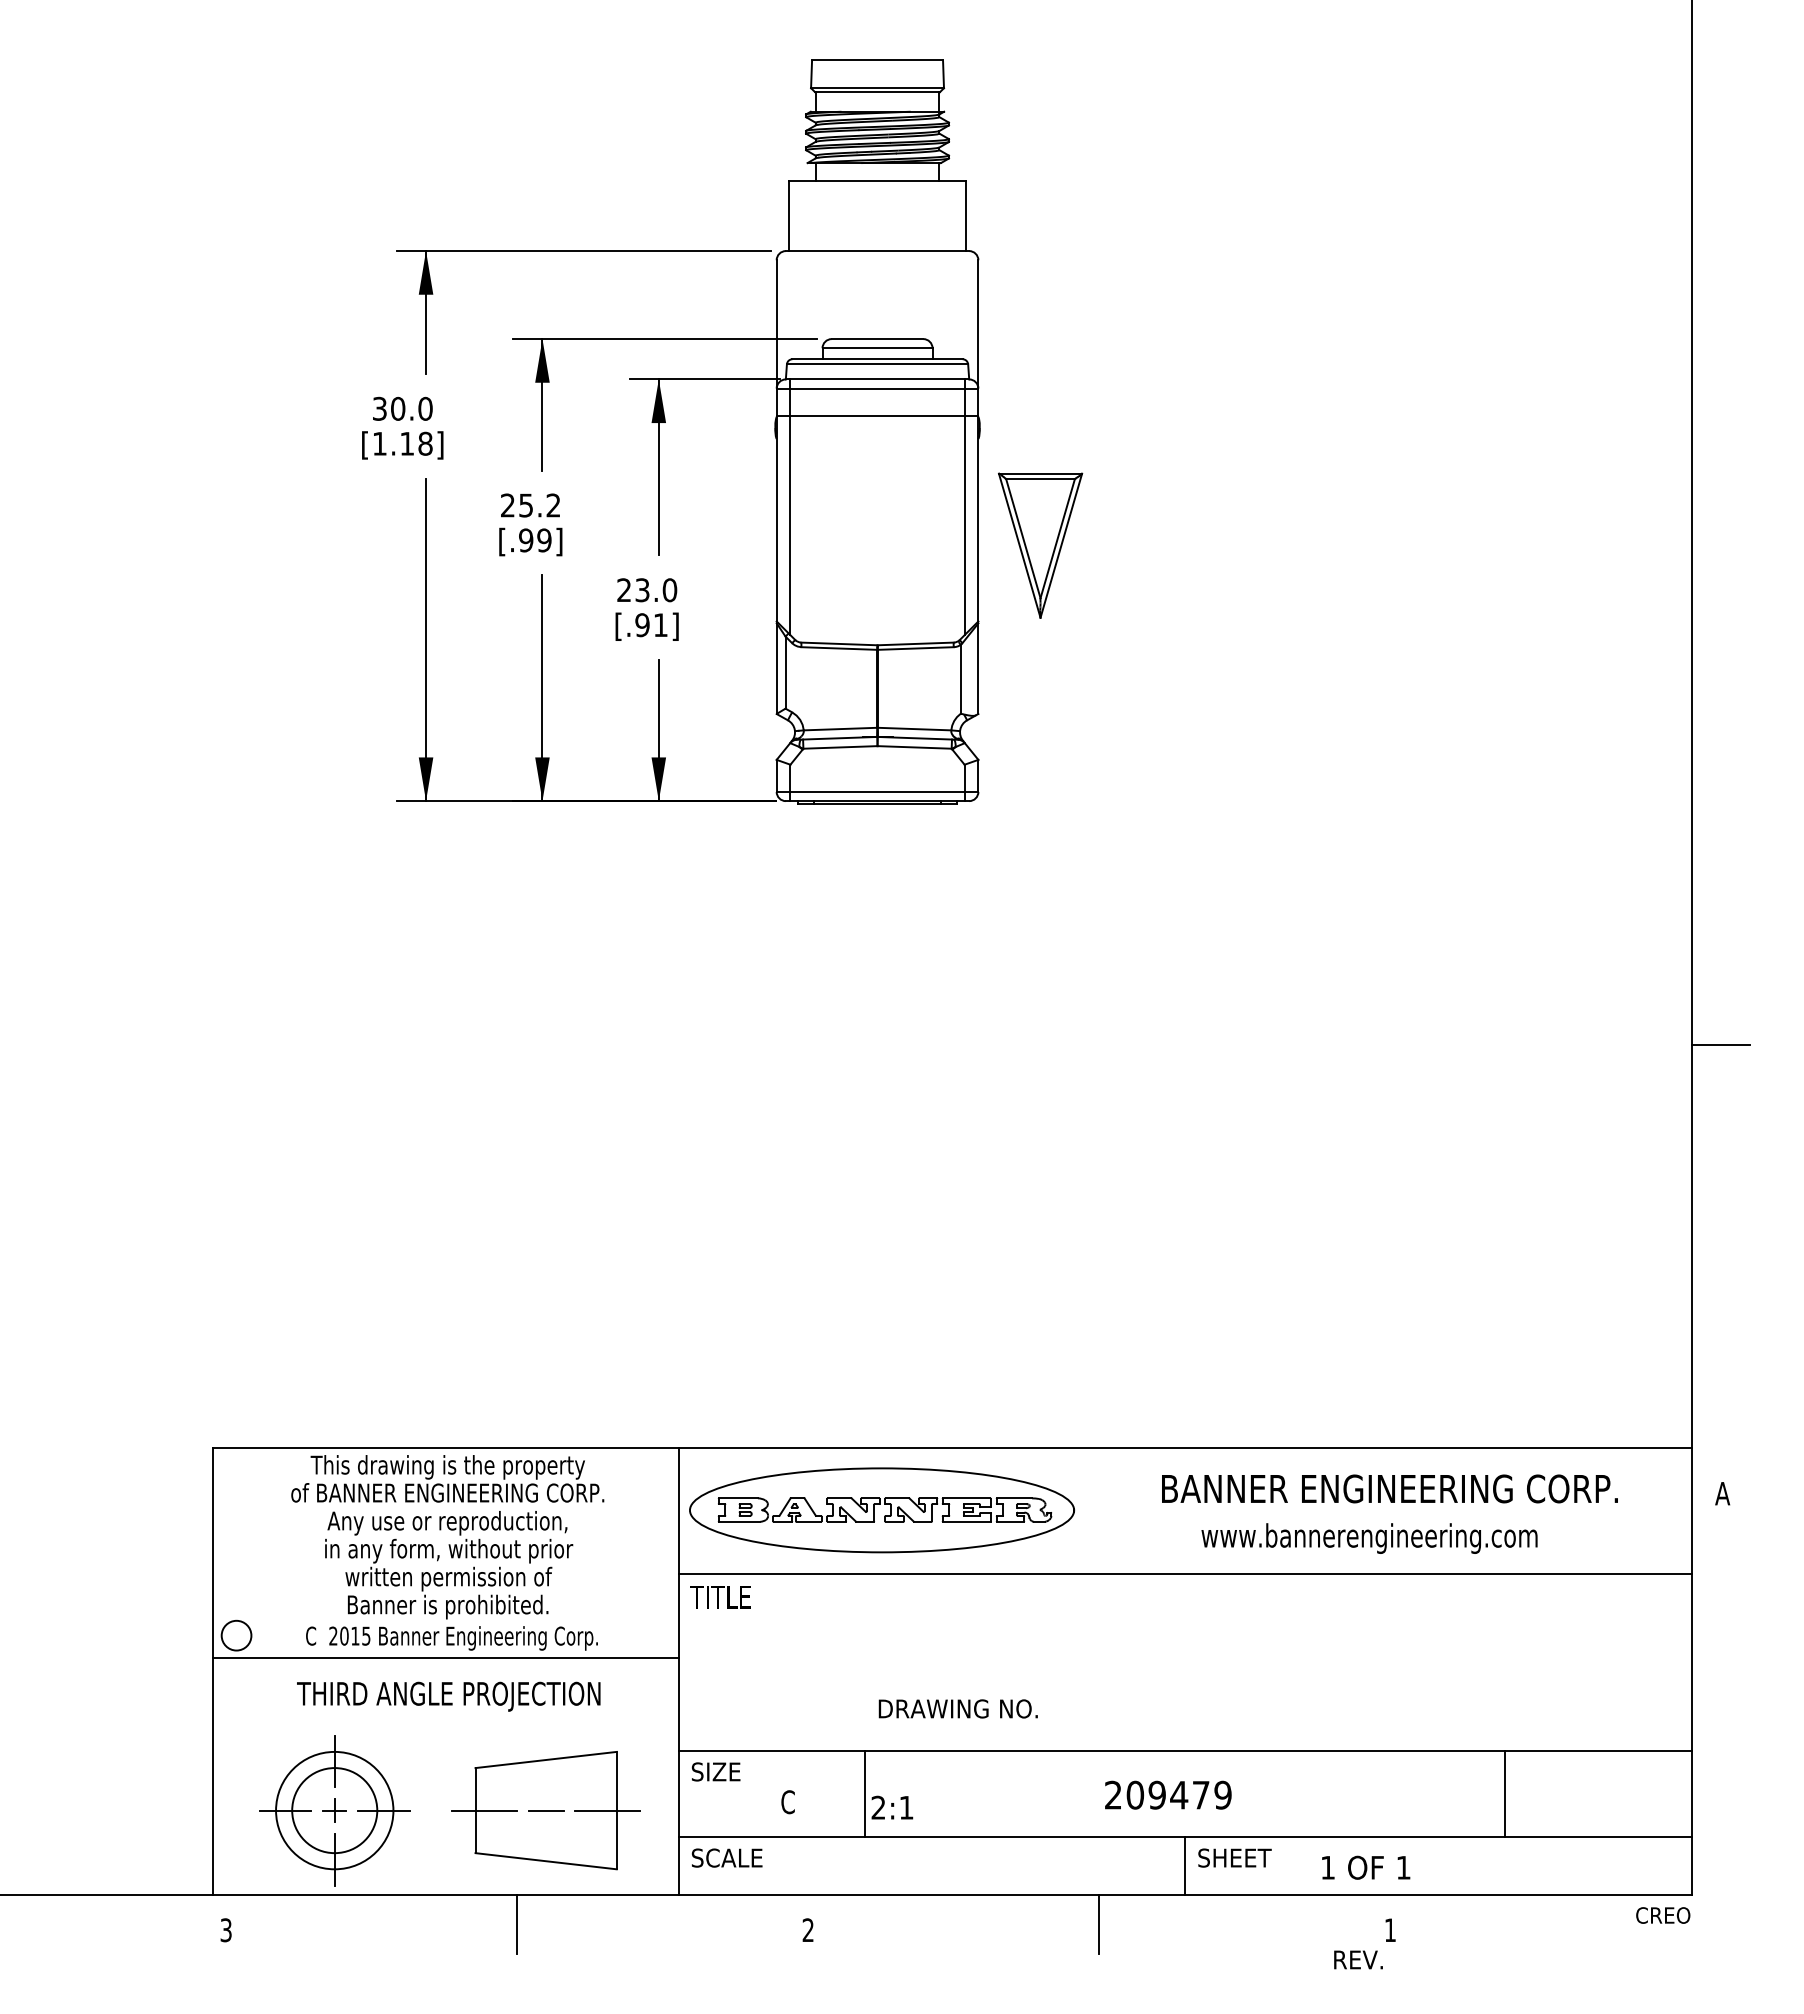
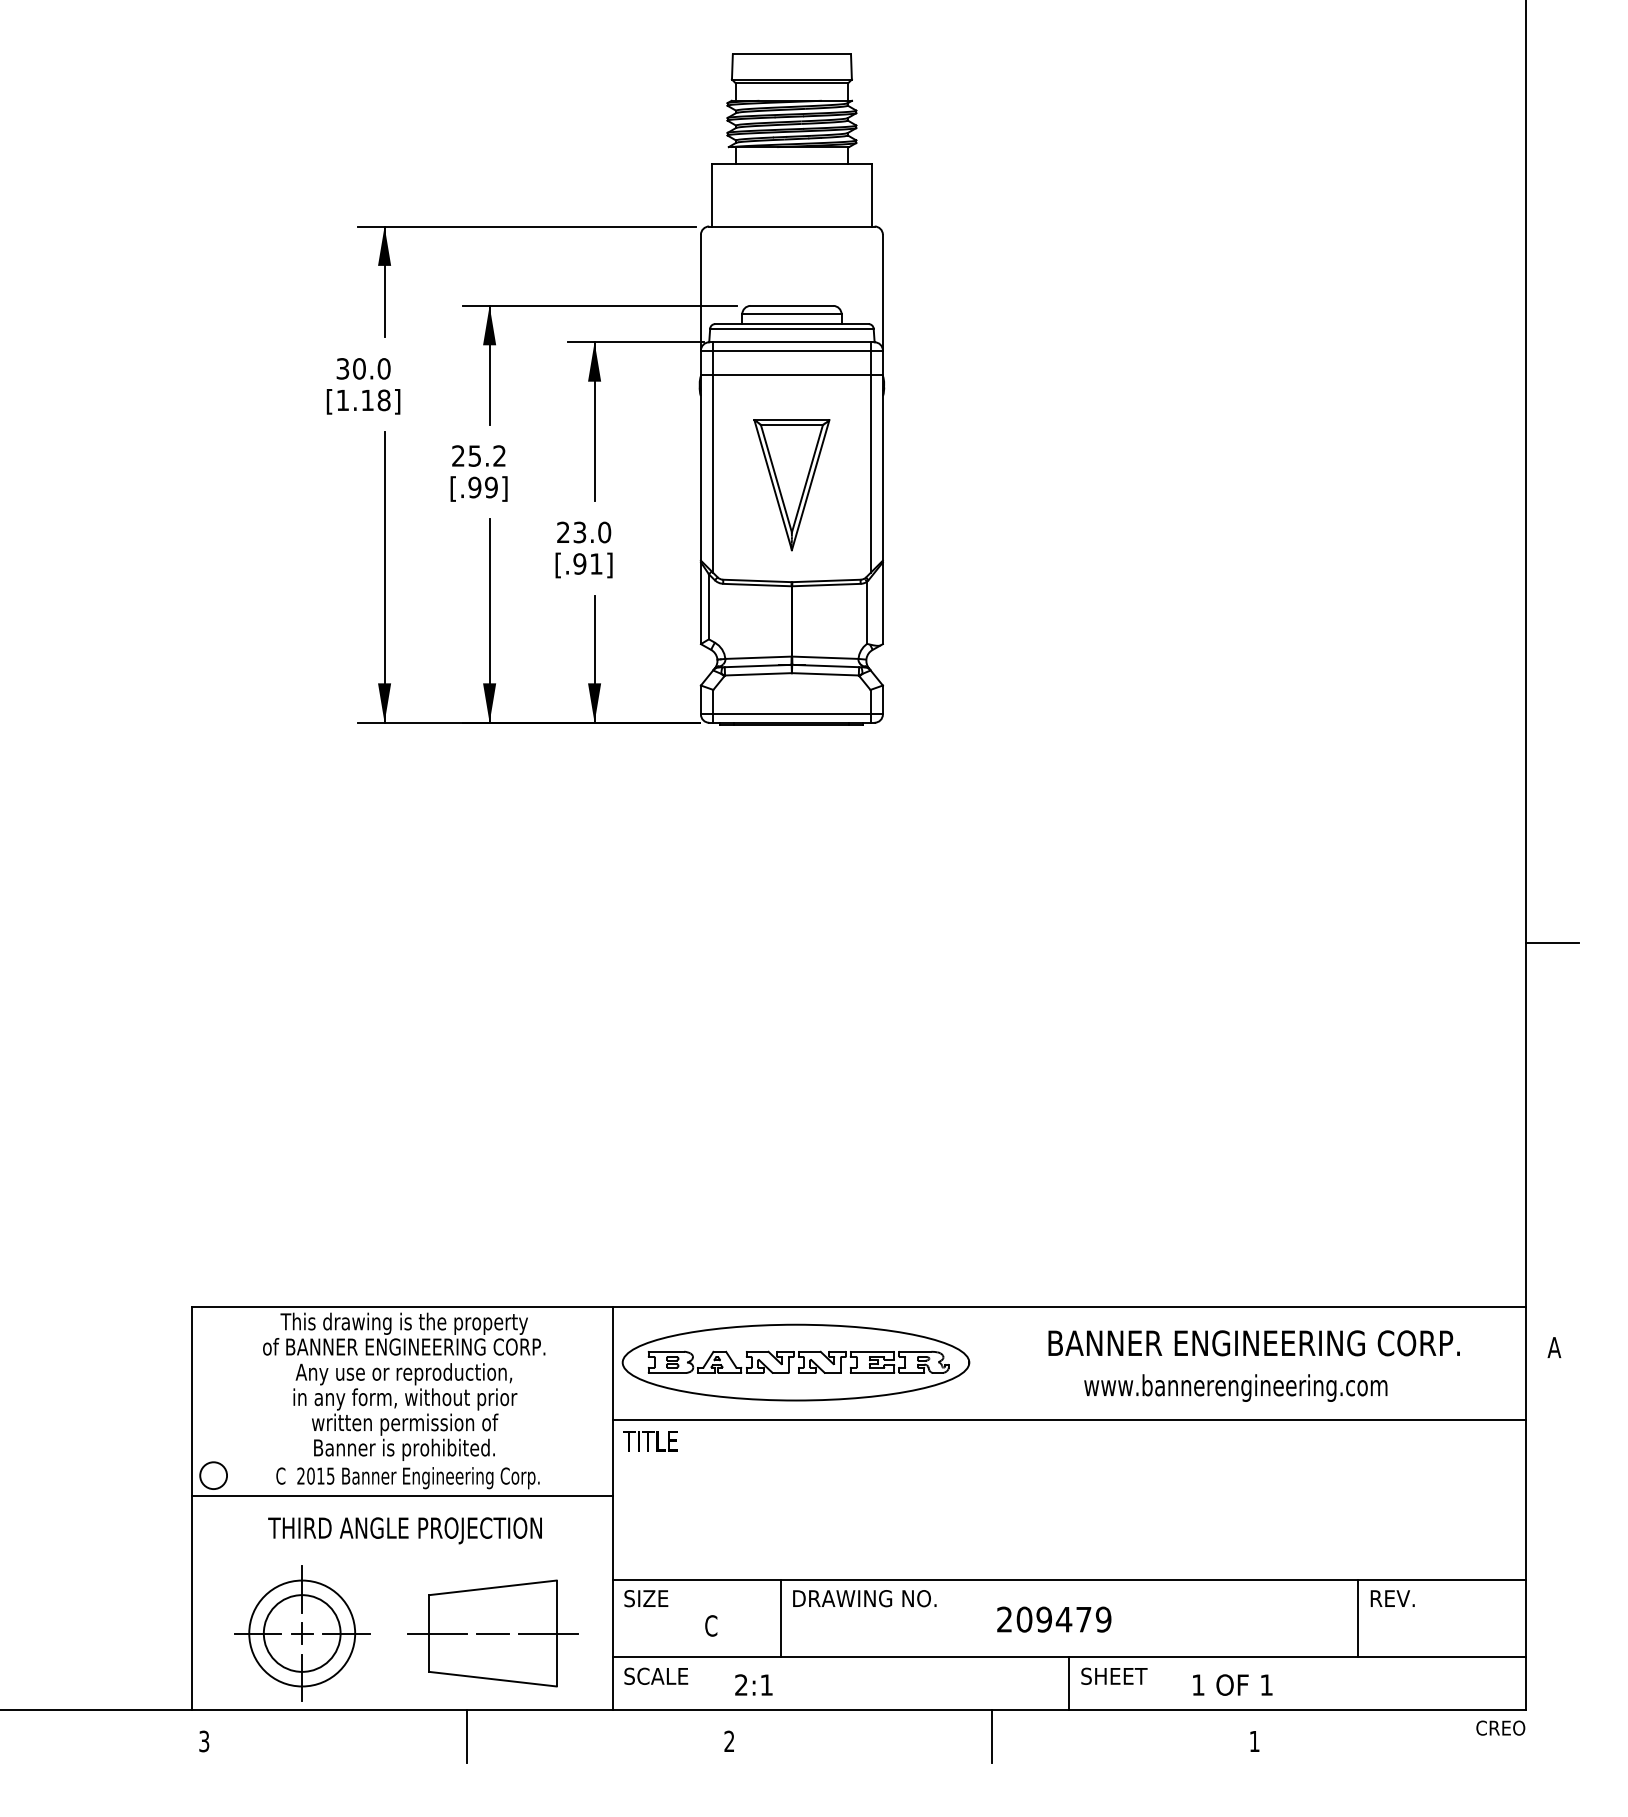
part: (1040, 545) -> (791, 484), moved
text: (957, 1708) -> (864, 1598), moved
text: (892, 1807) -> (754, 1684), moved
text: (1358, 1959) -> (1392, 1598), moved

